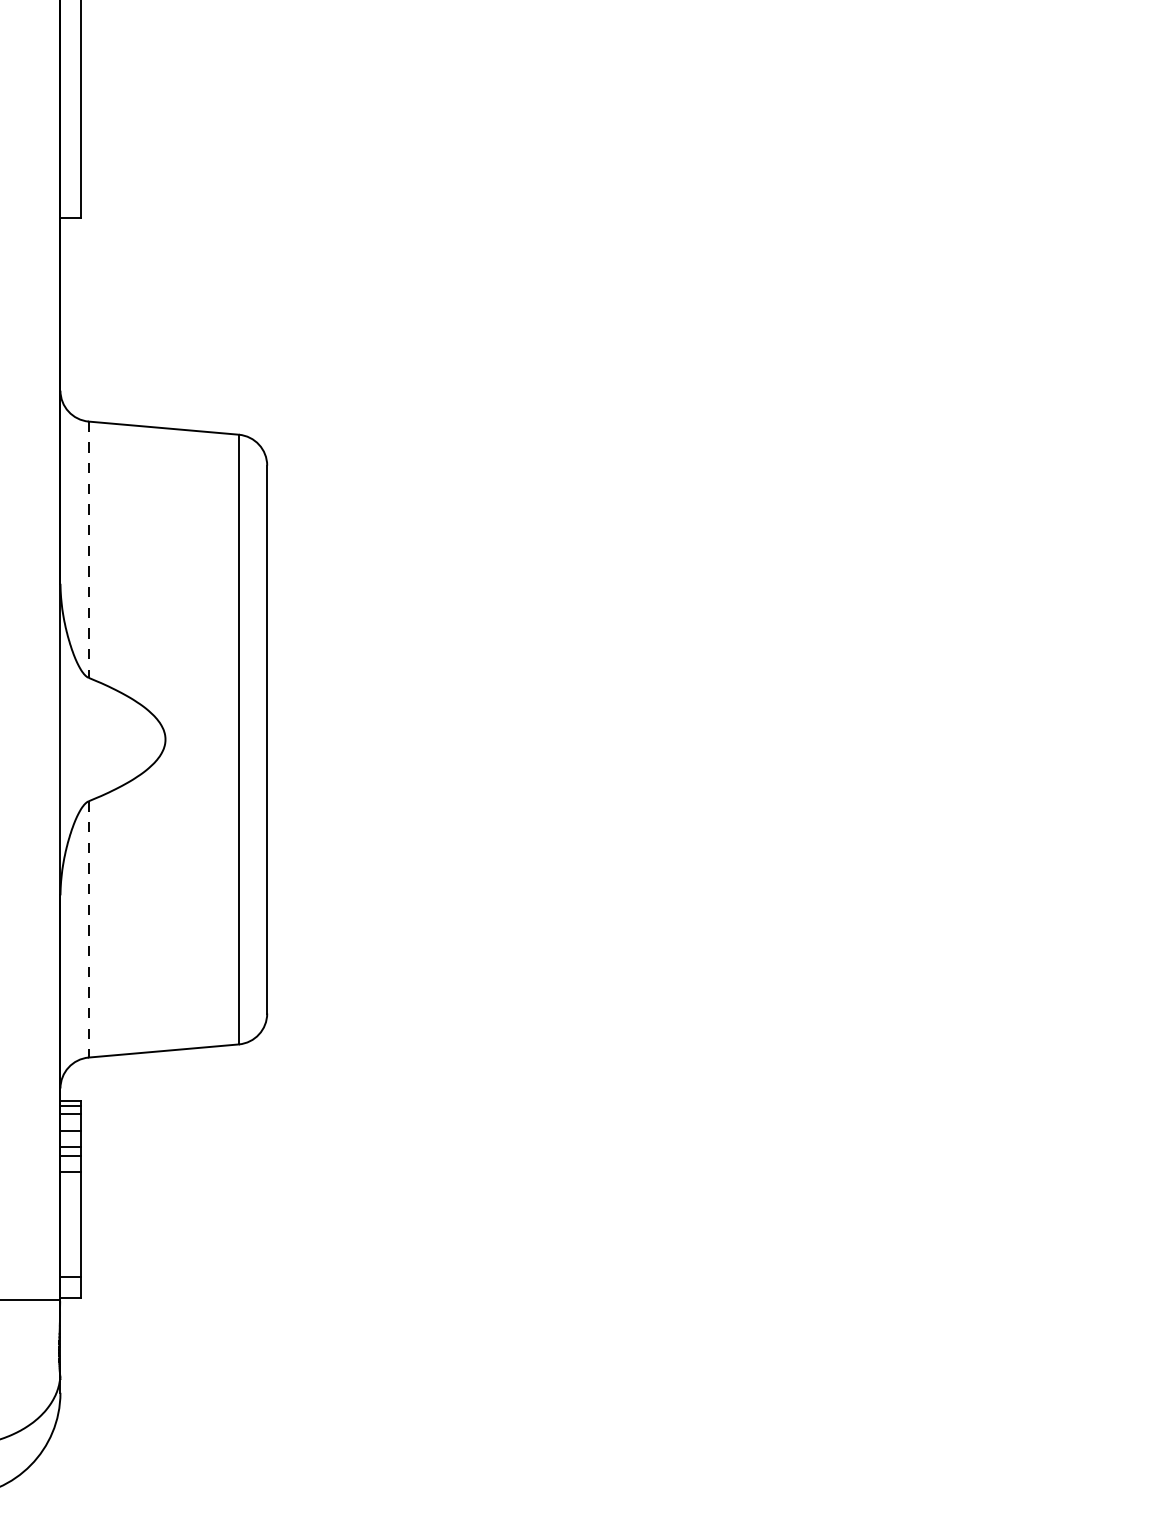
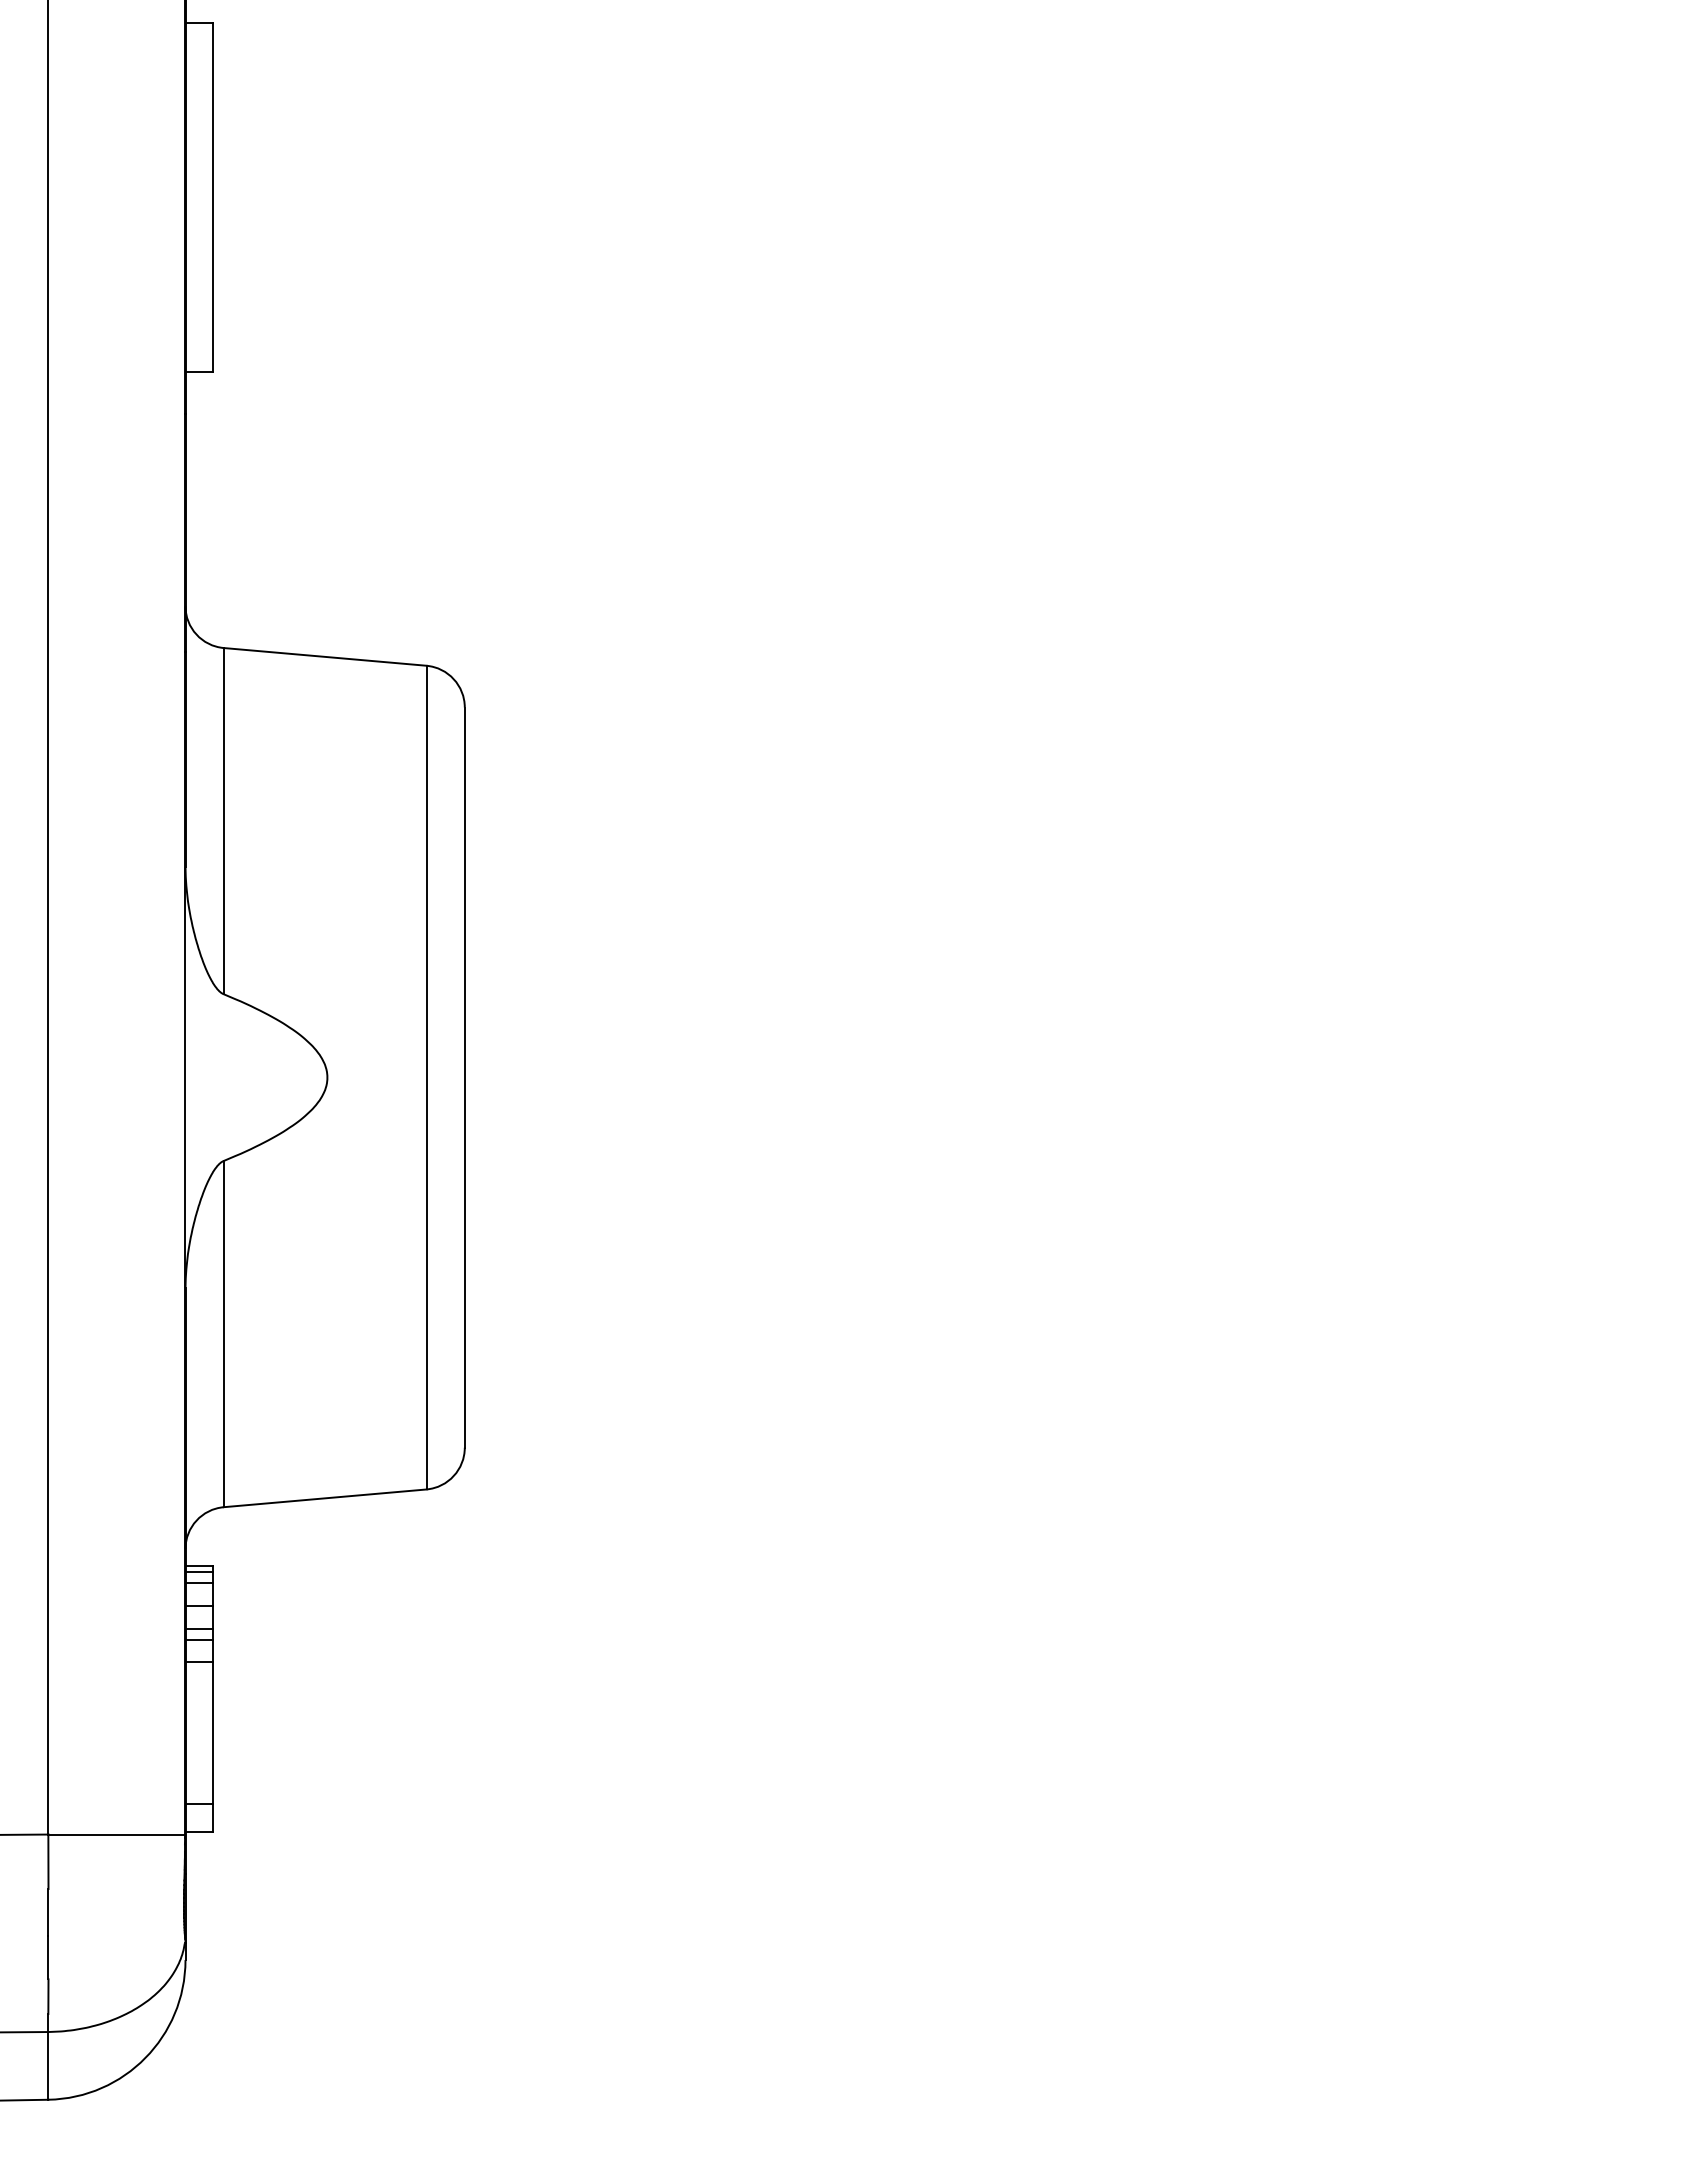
line: (88, 550) -> (223, 821), dashed -> solid
line: (88, 929) -> (223, 1334), dashed -> solid

